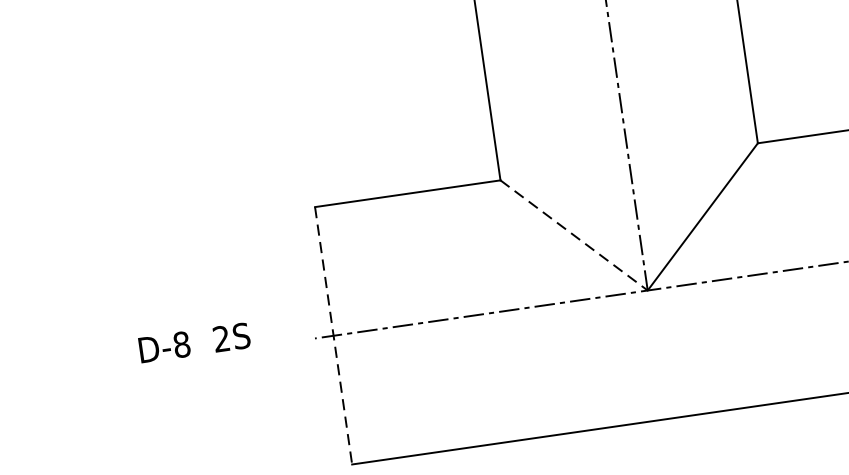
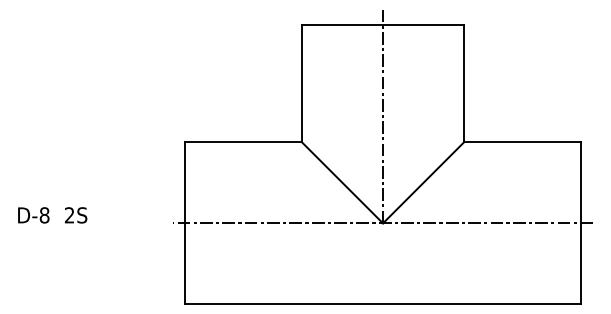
line: (574, 236) -> (342, 183), dashed -> solid
line: (334, 335) -> (185, 223), dashed -> solid
text: (194, 343) -> (52, 215), moved

